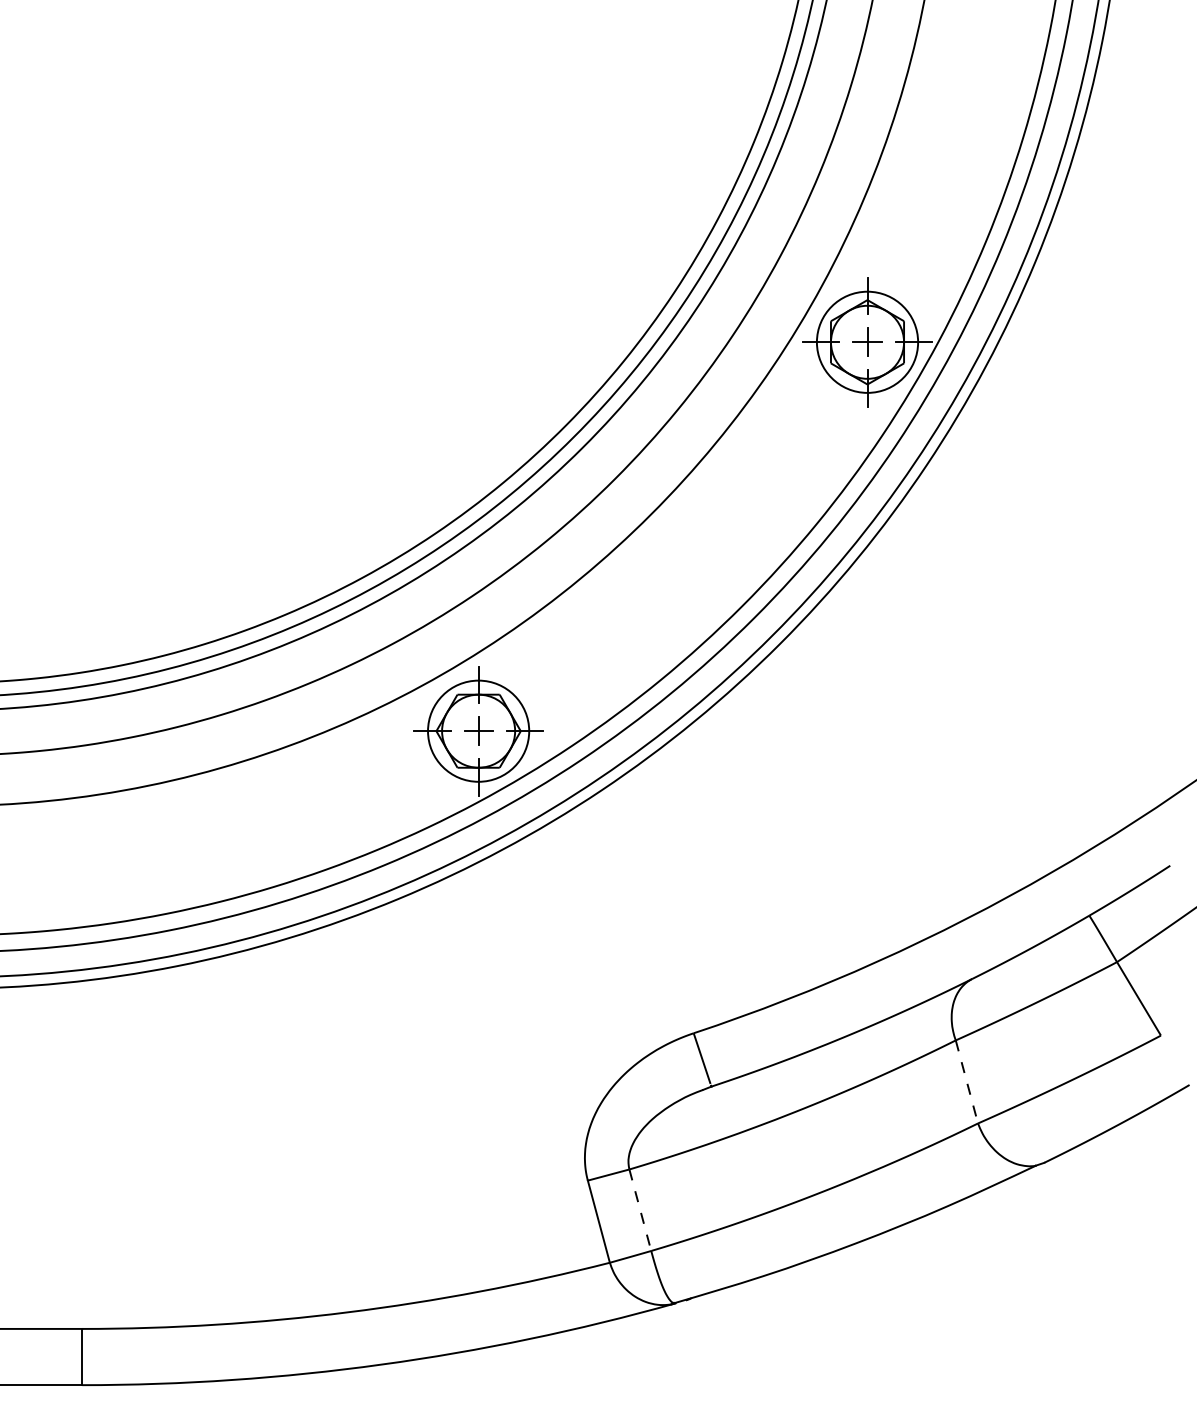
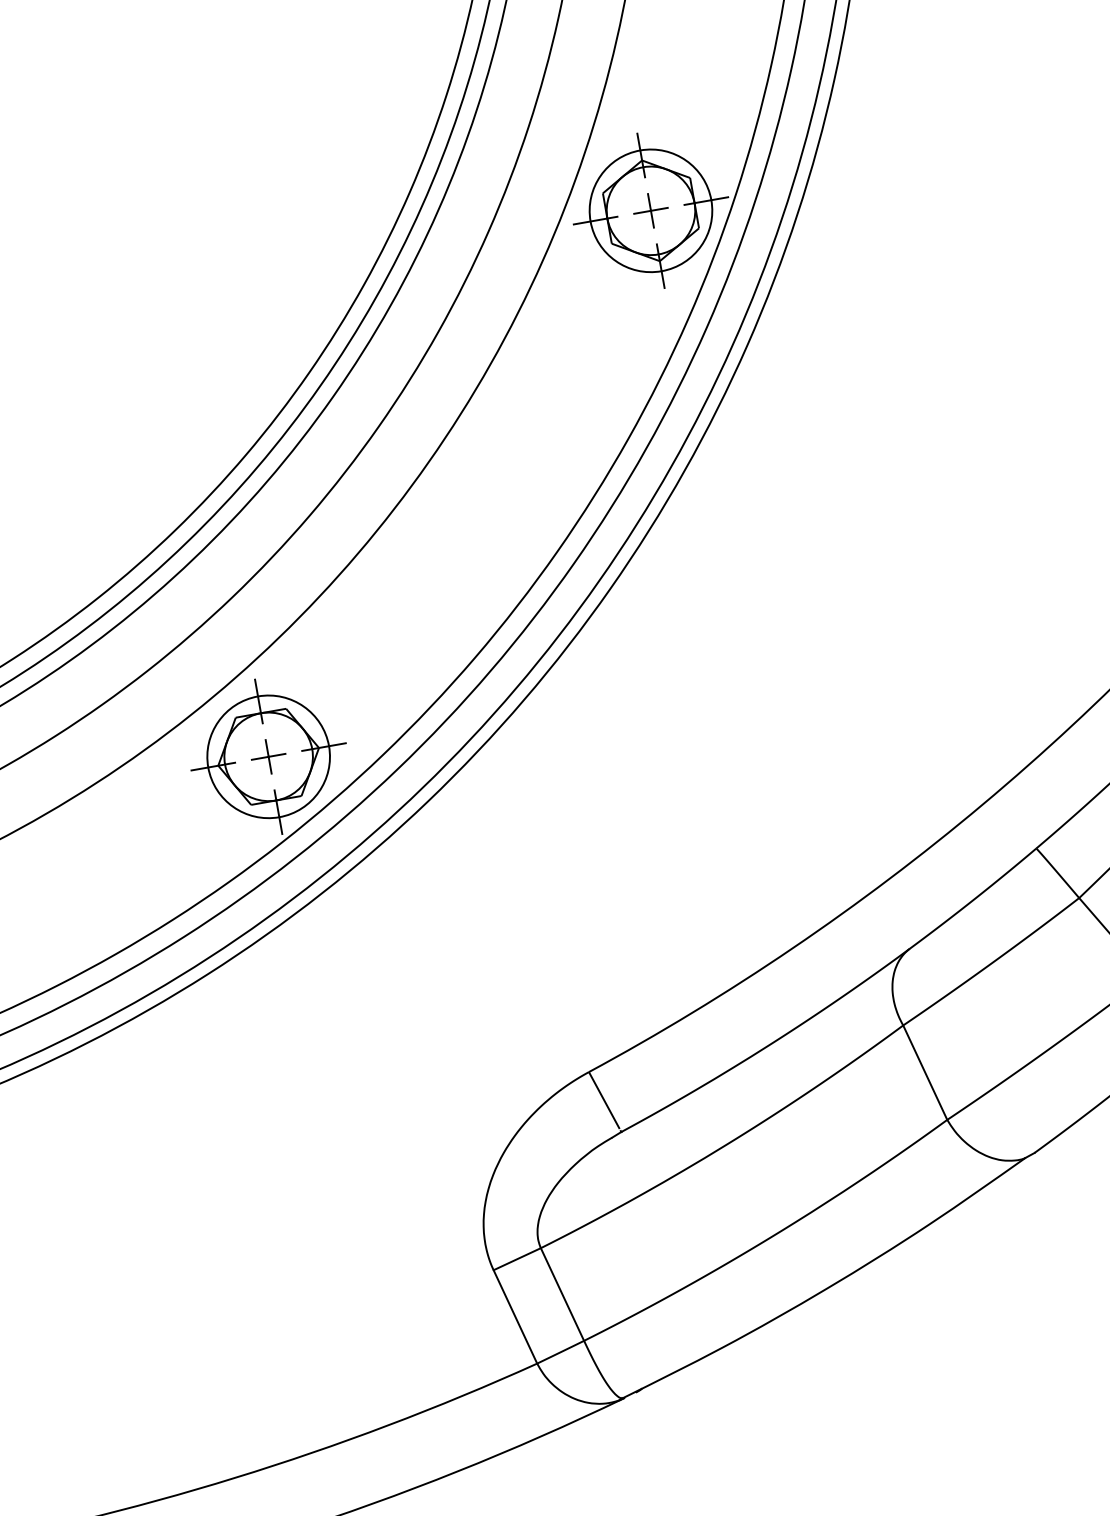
line: (966, 1081) -> (924, 1072), dashed -> solid
line: (640, 1210) -> (562, 1294), dashed -> solid

